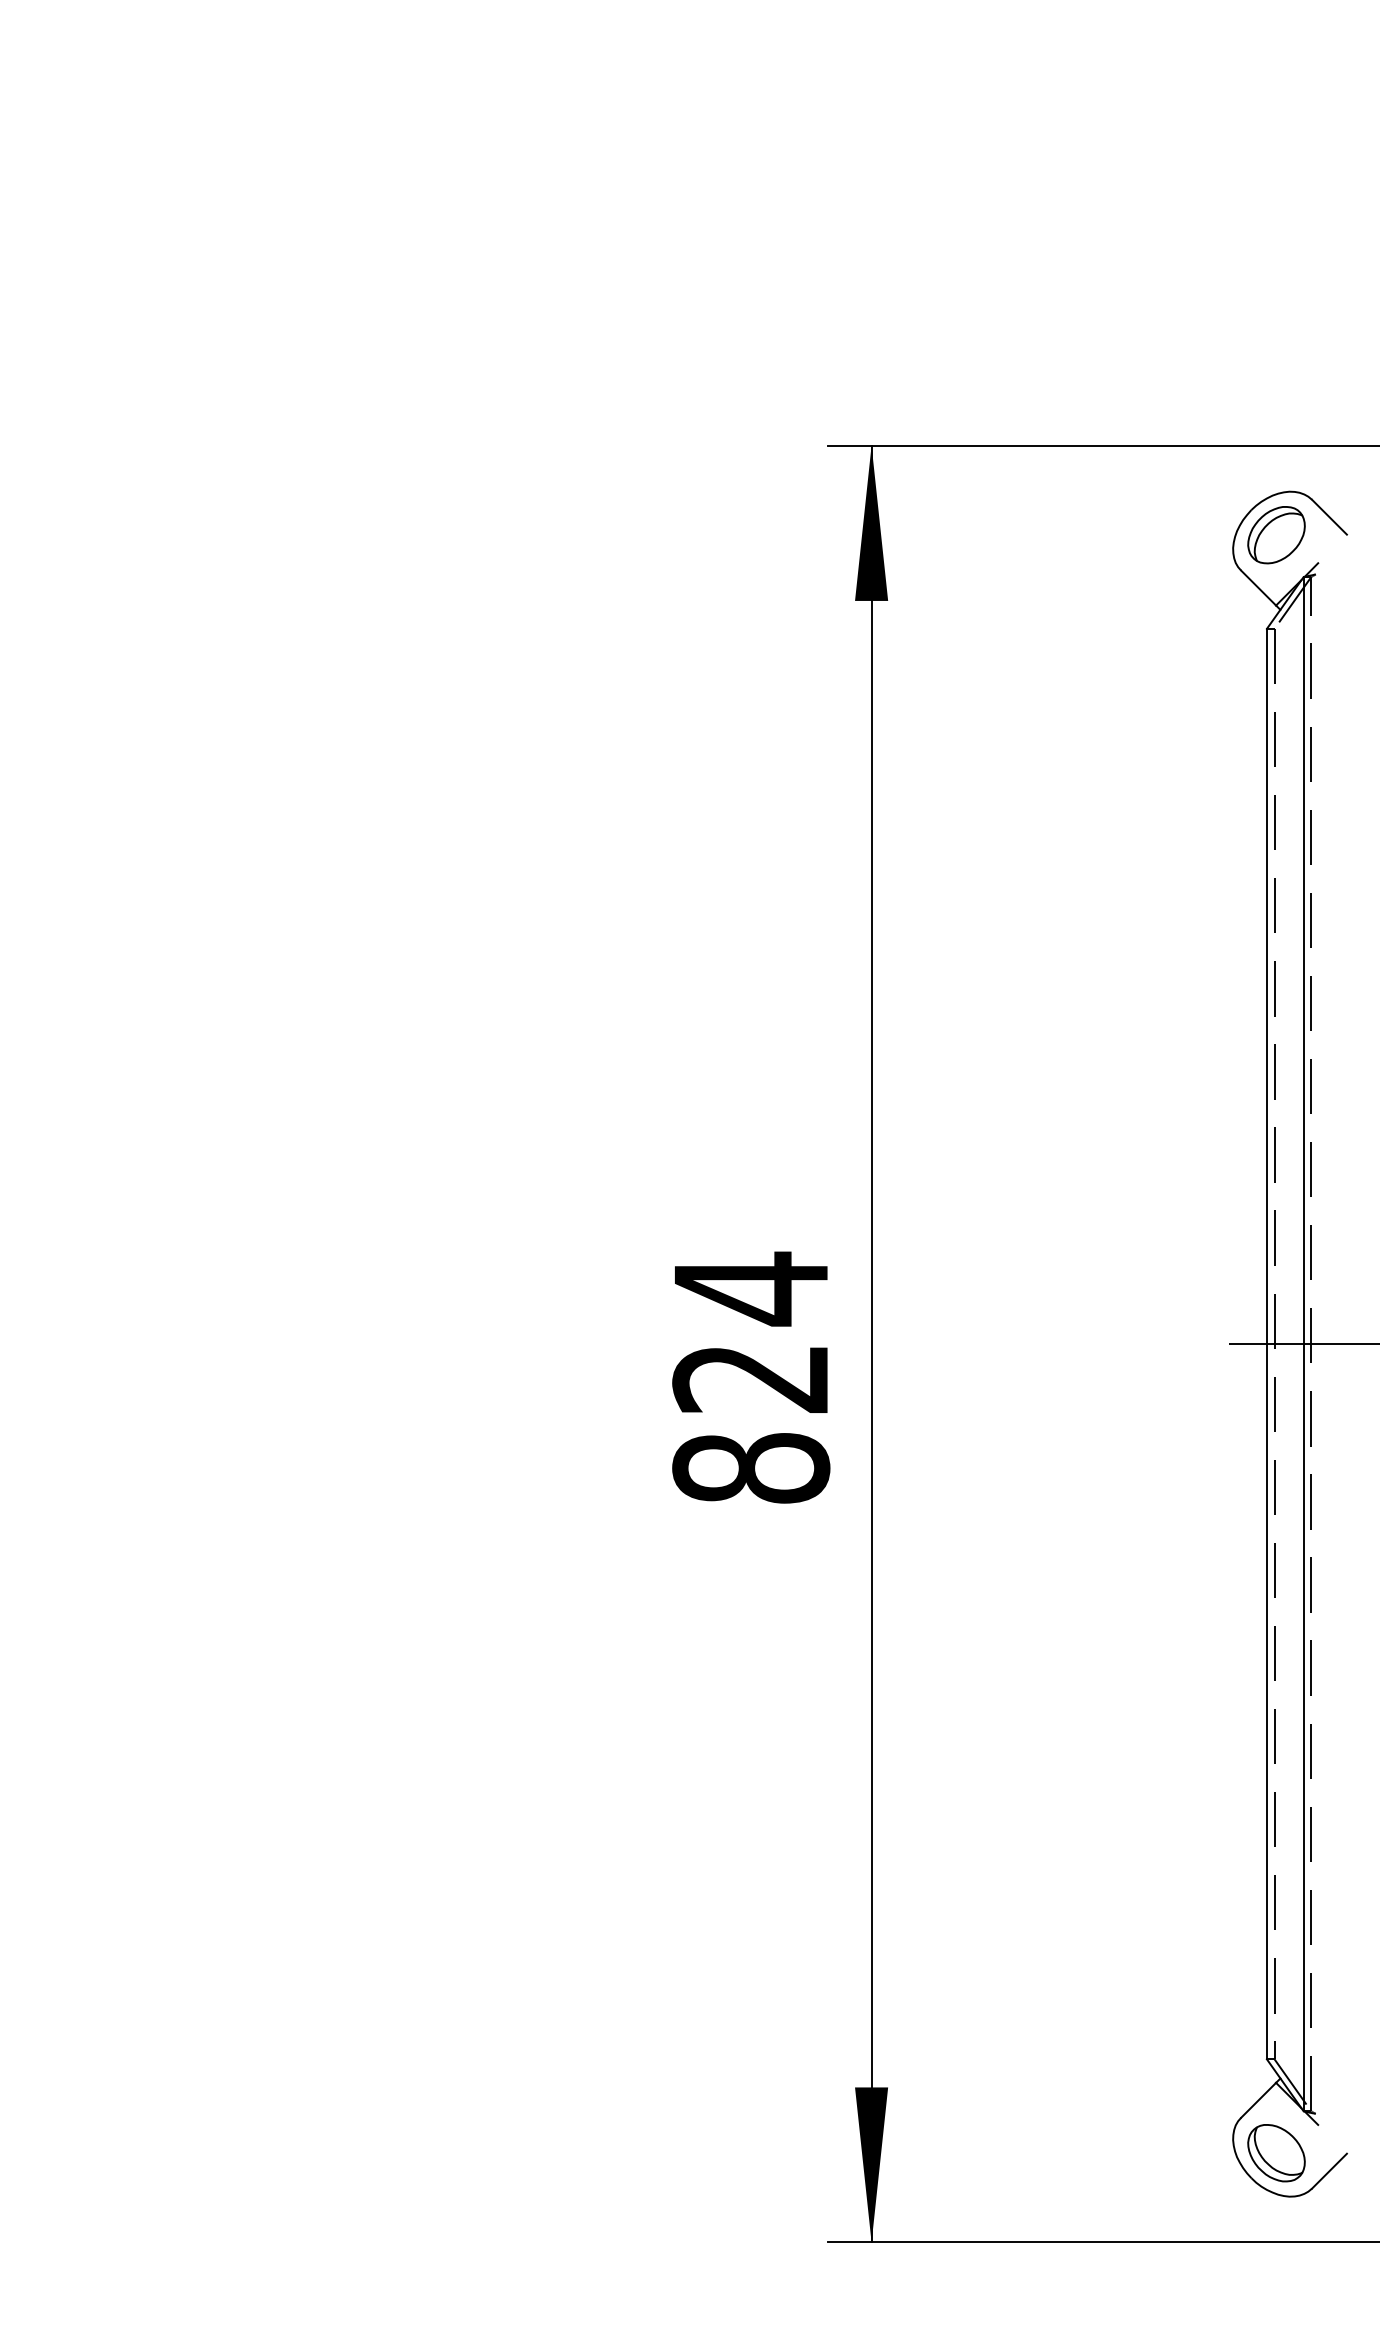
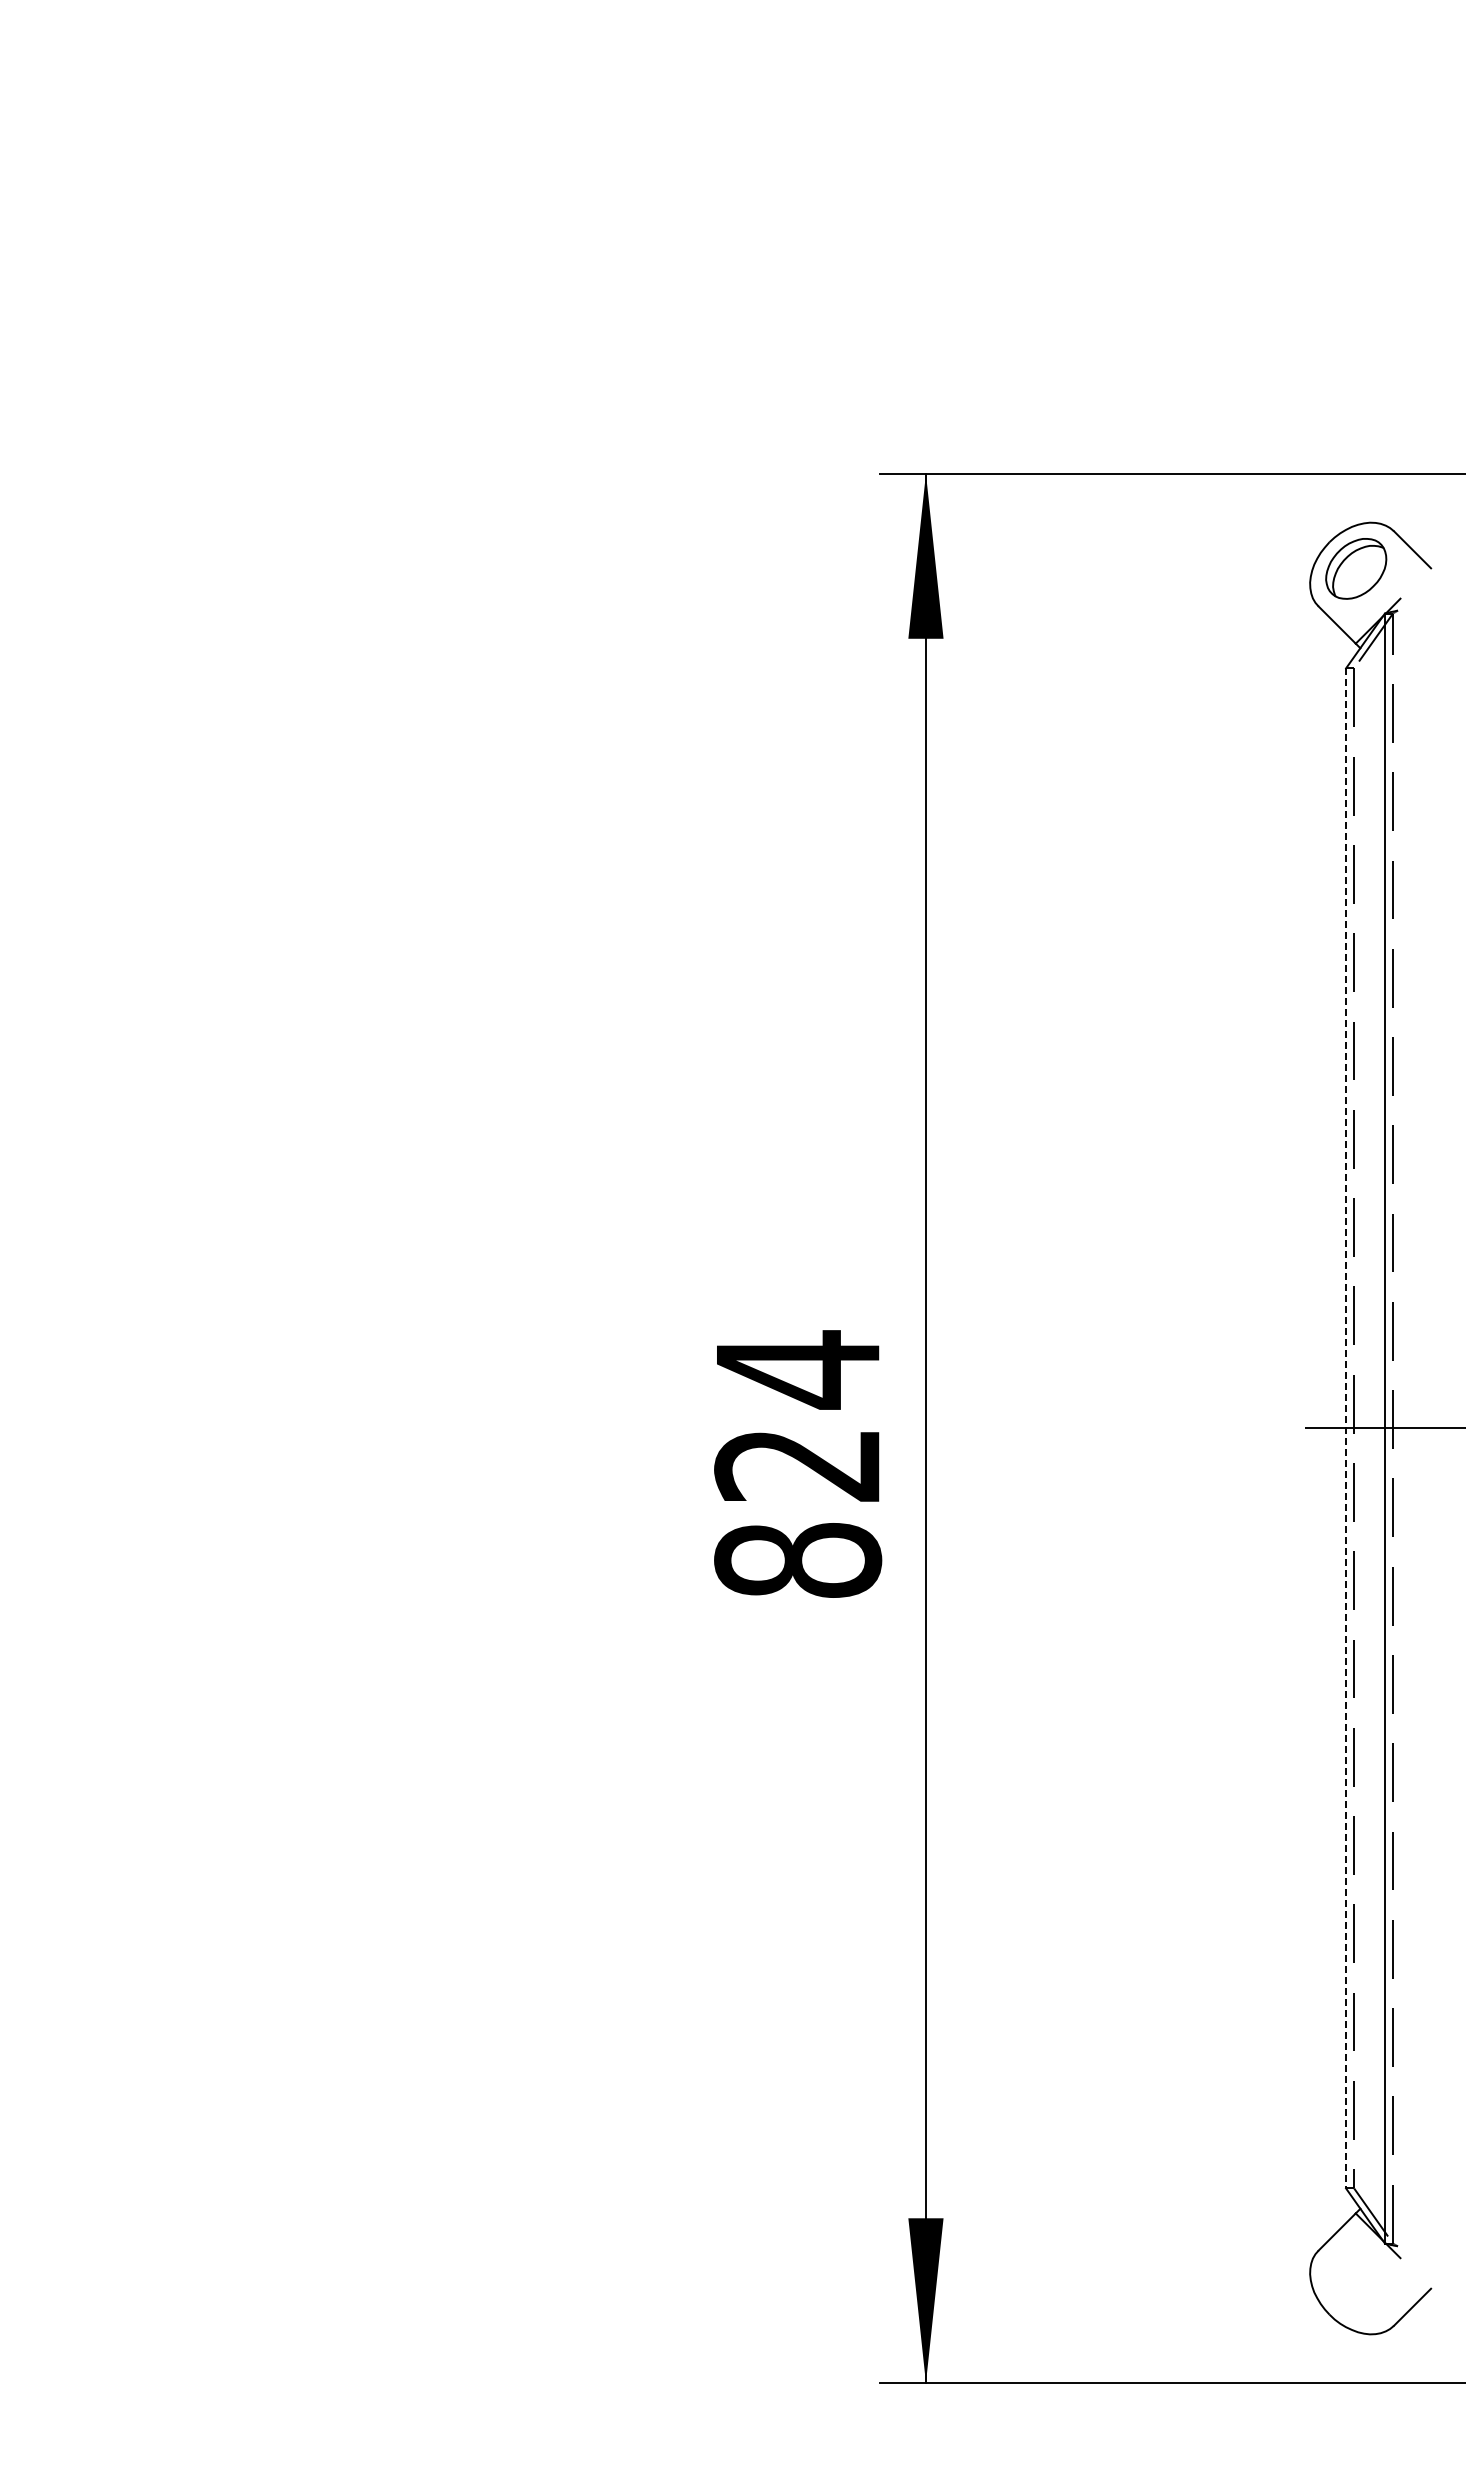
line: (1267, 1344) -> (1346, 1428), solid -> dashed
part: (1276, 2153) -> (1356, 2288), removed

